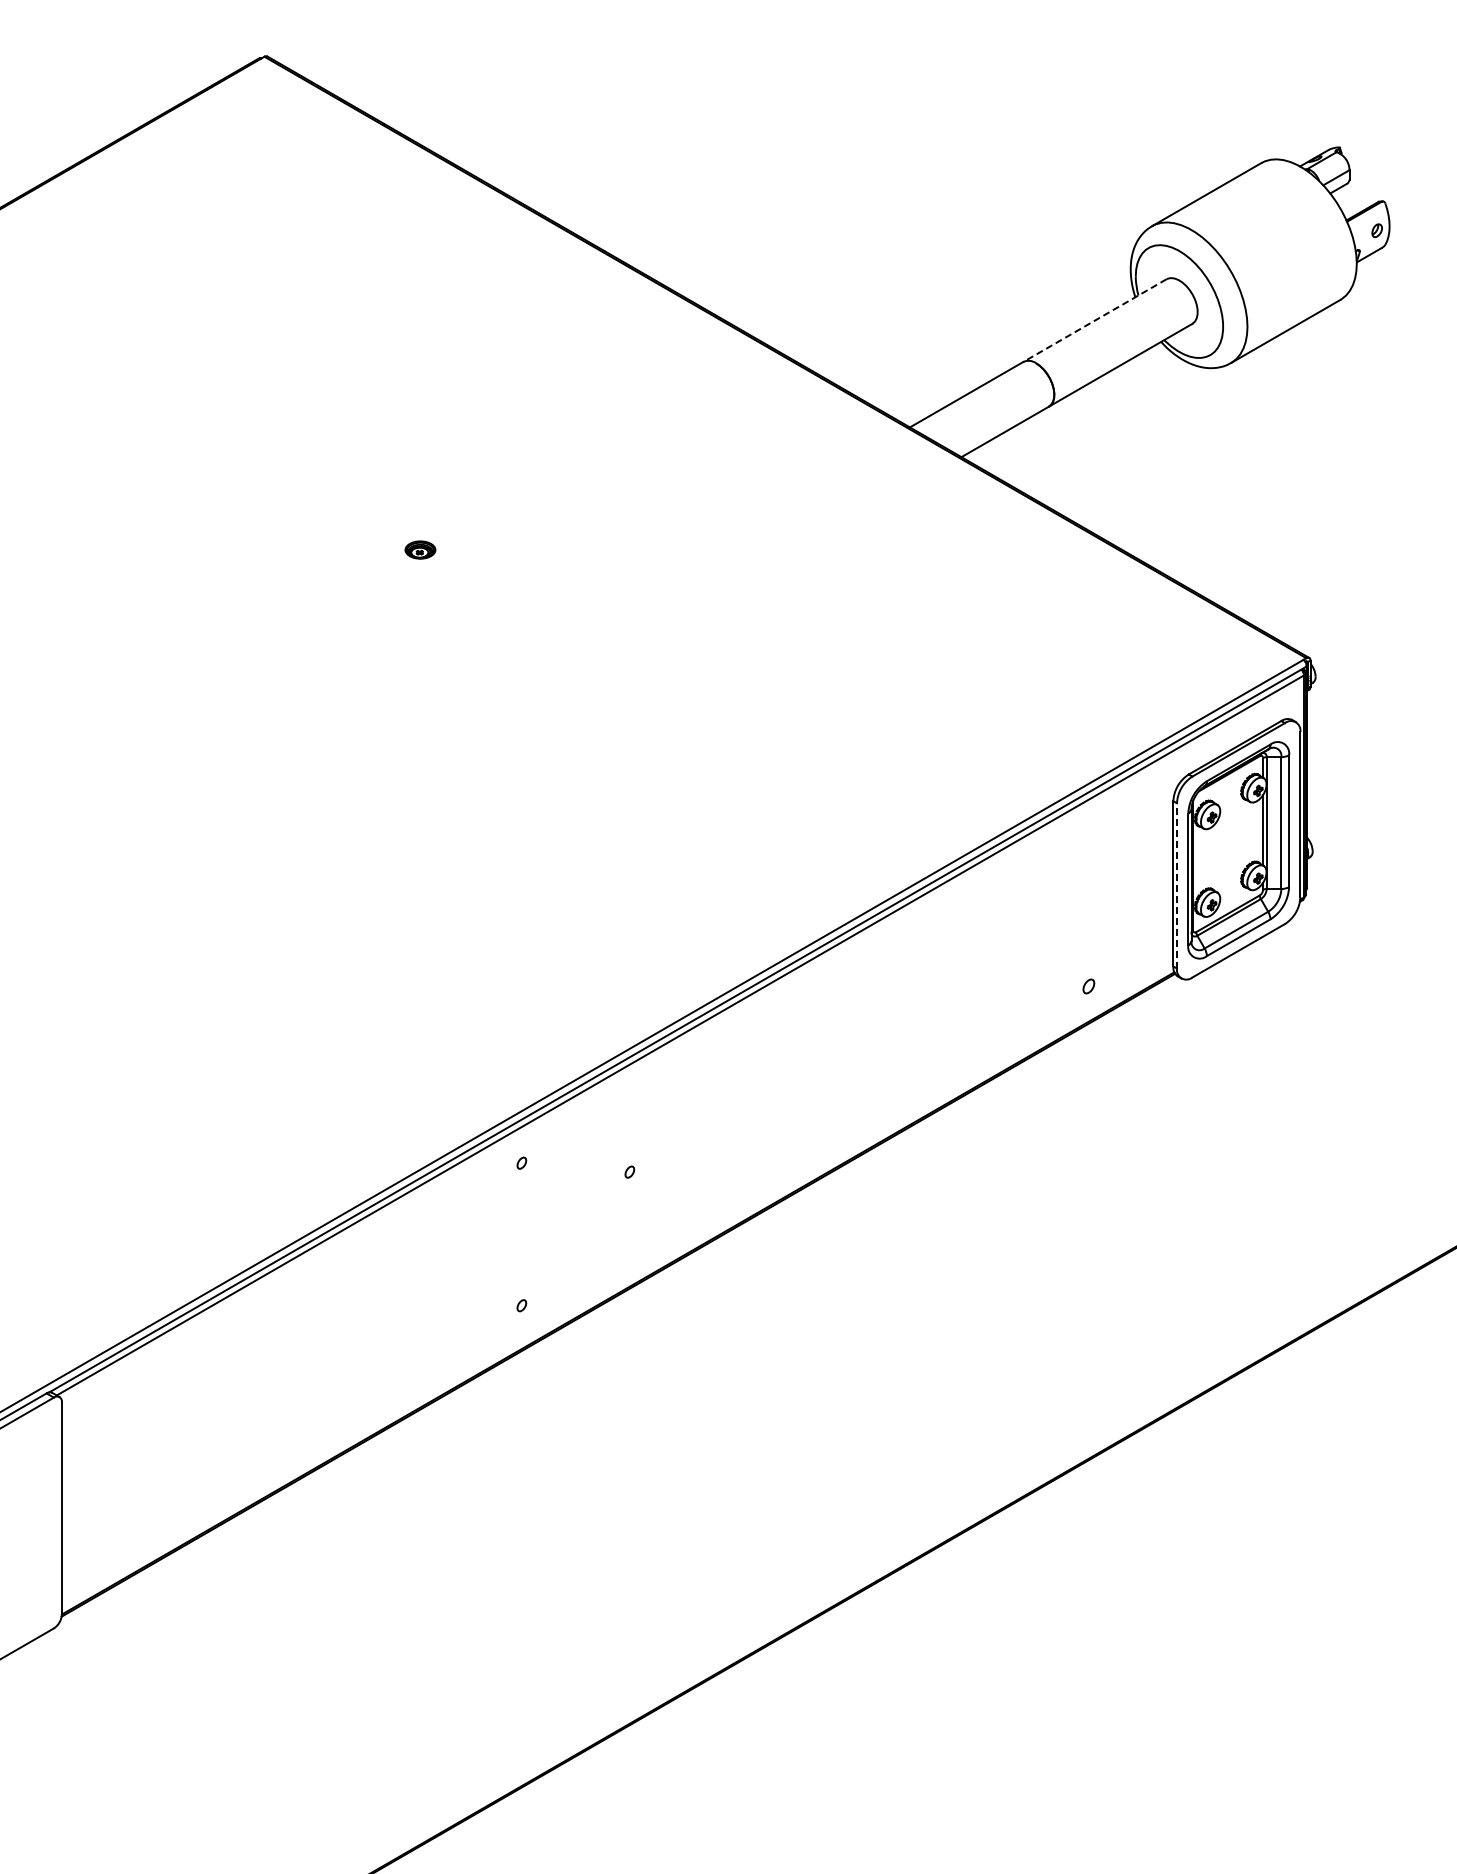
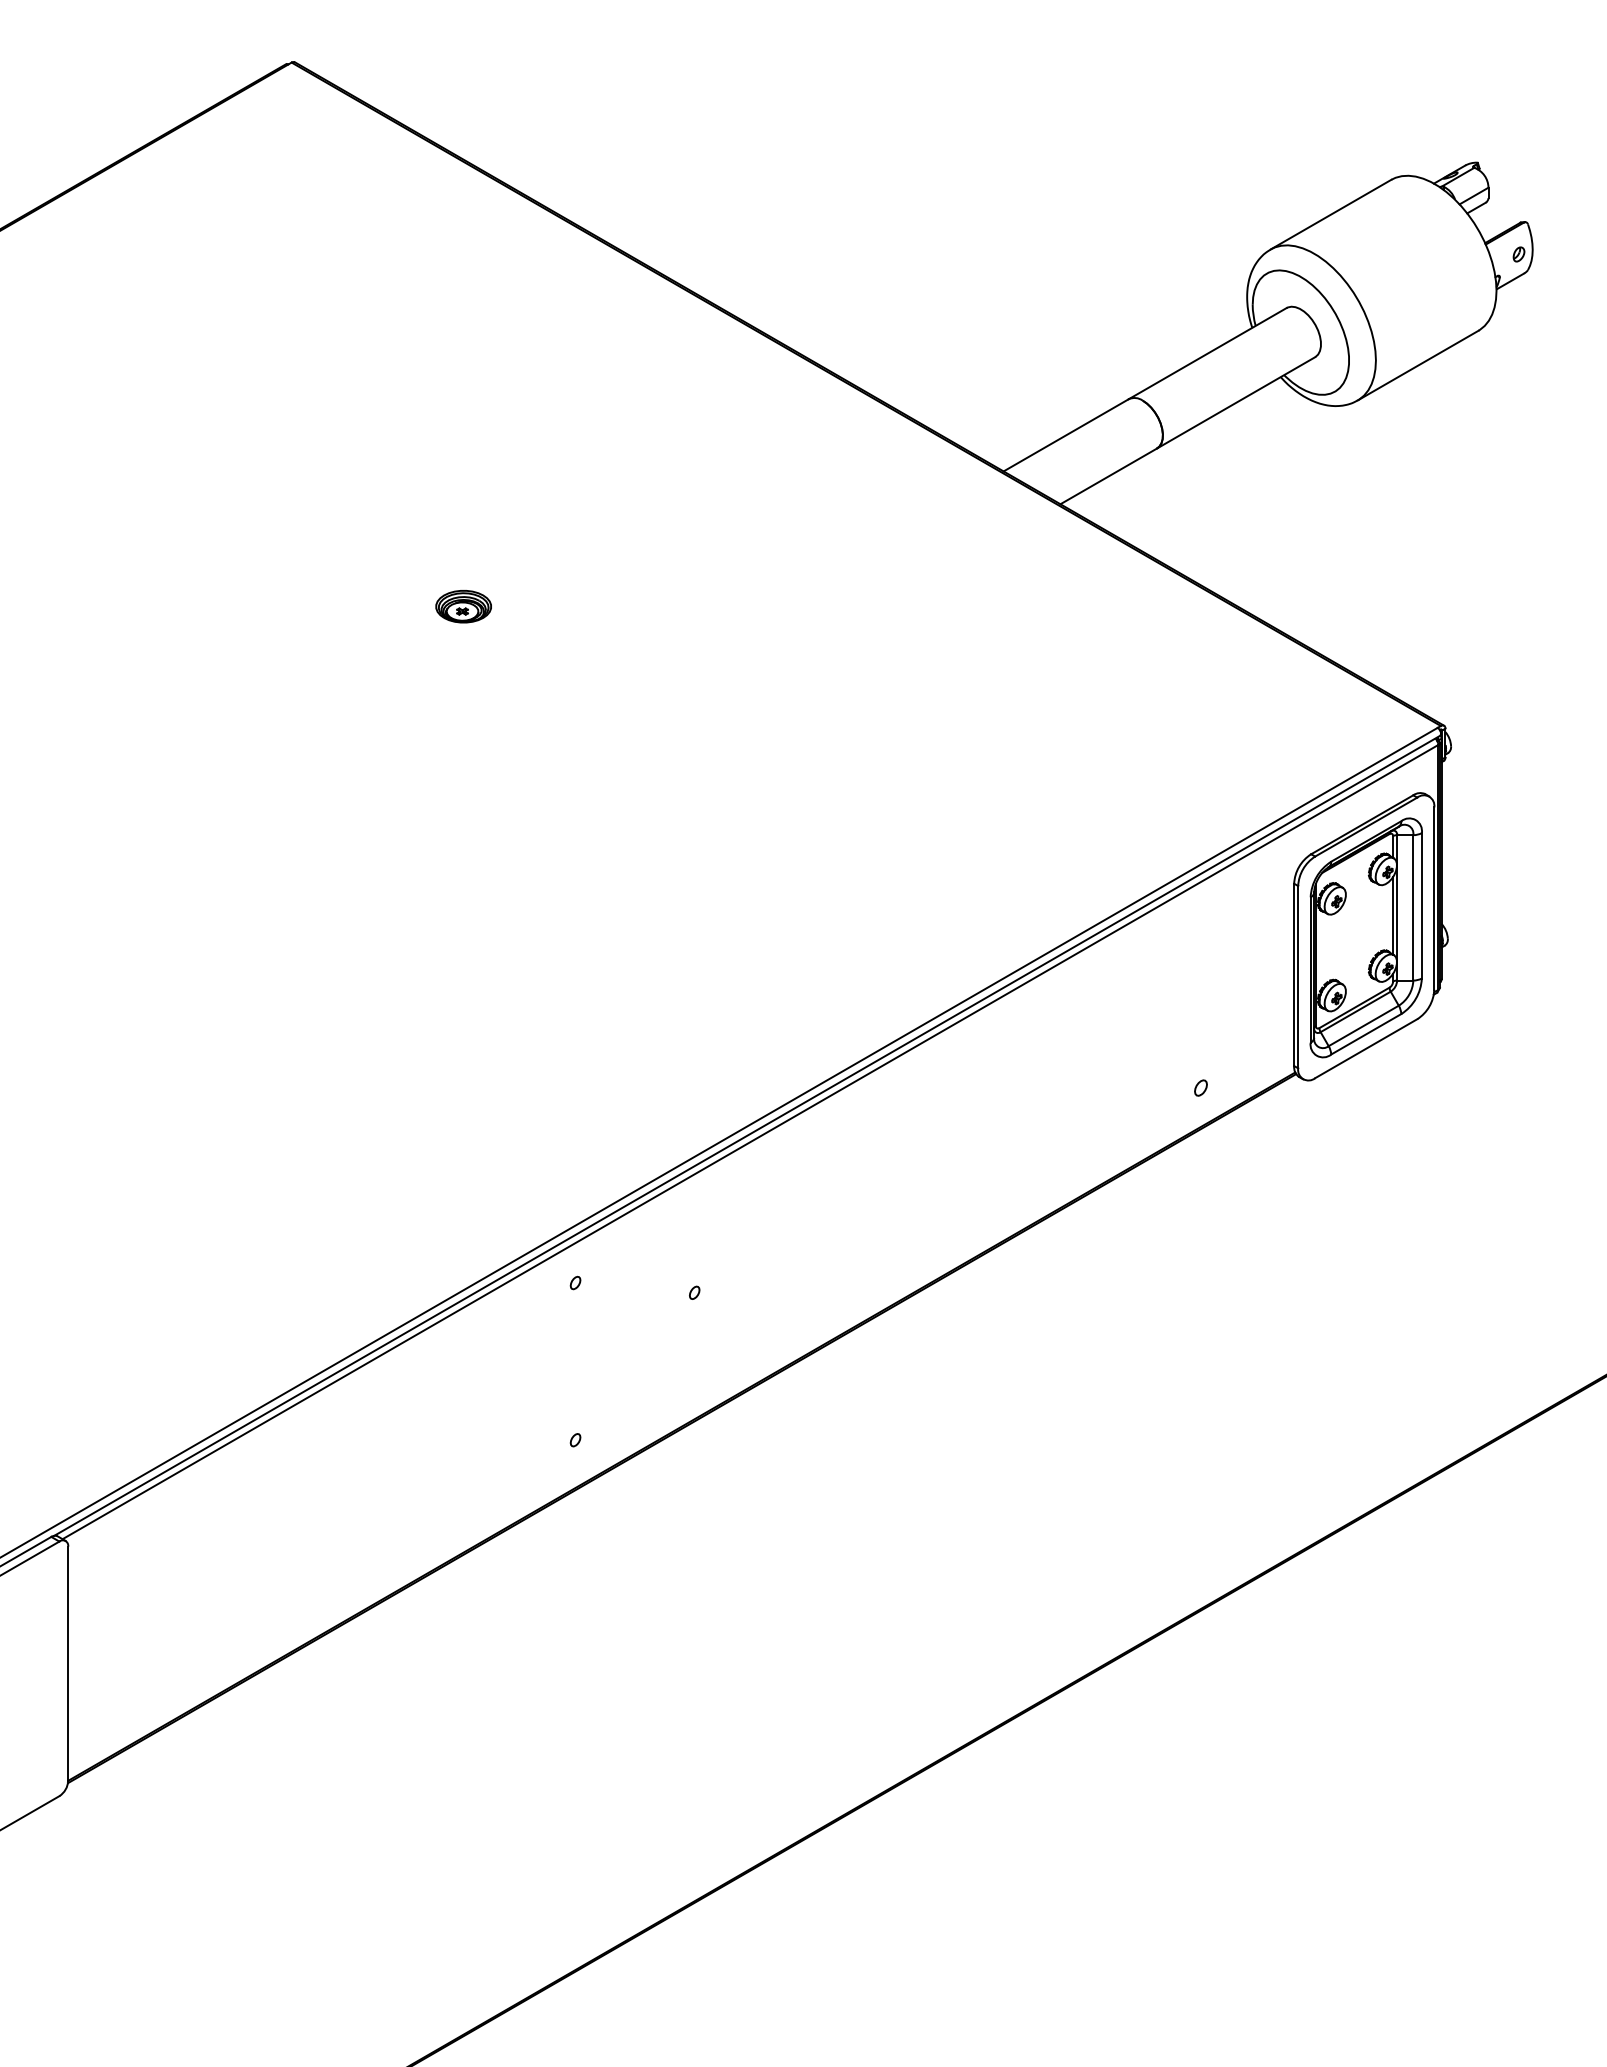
line: (1094, 320) -> (1207, 353), dashed -> solid
part: (420, 549) -> (463, 606), size x1.67
line: (1177, 885) -> (1298, 976), dashed -> solid

